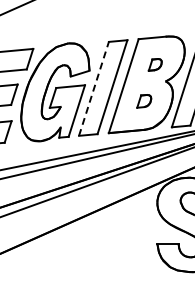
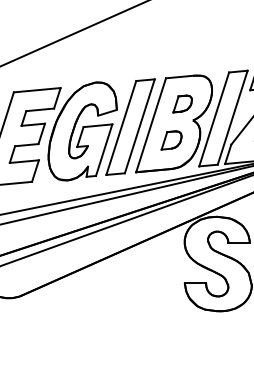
part: (155, 64) -> (182, 103), size x1.43
line: (94, 88) -> (121, 127), dashed -> solid
part: (144, 101) -> (171, 140), size x1.43

